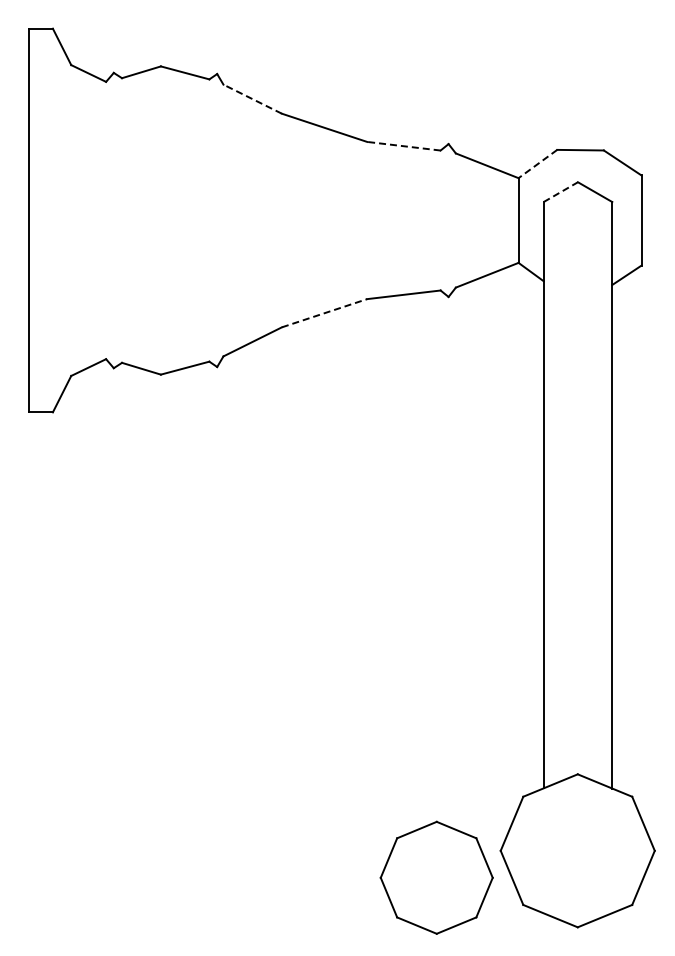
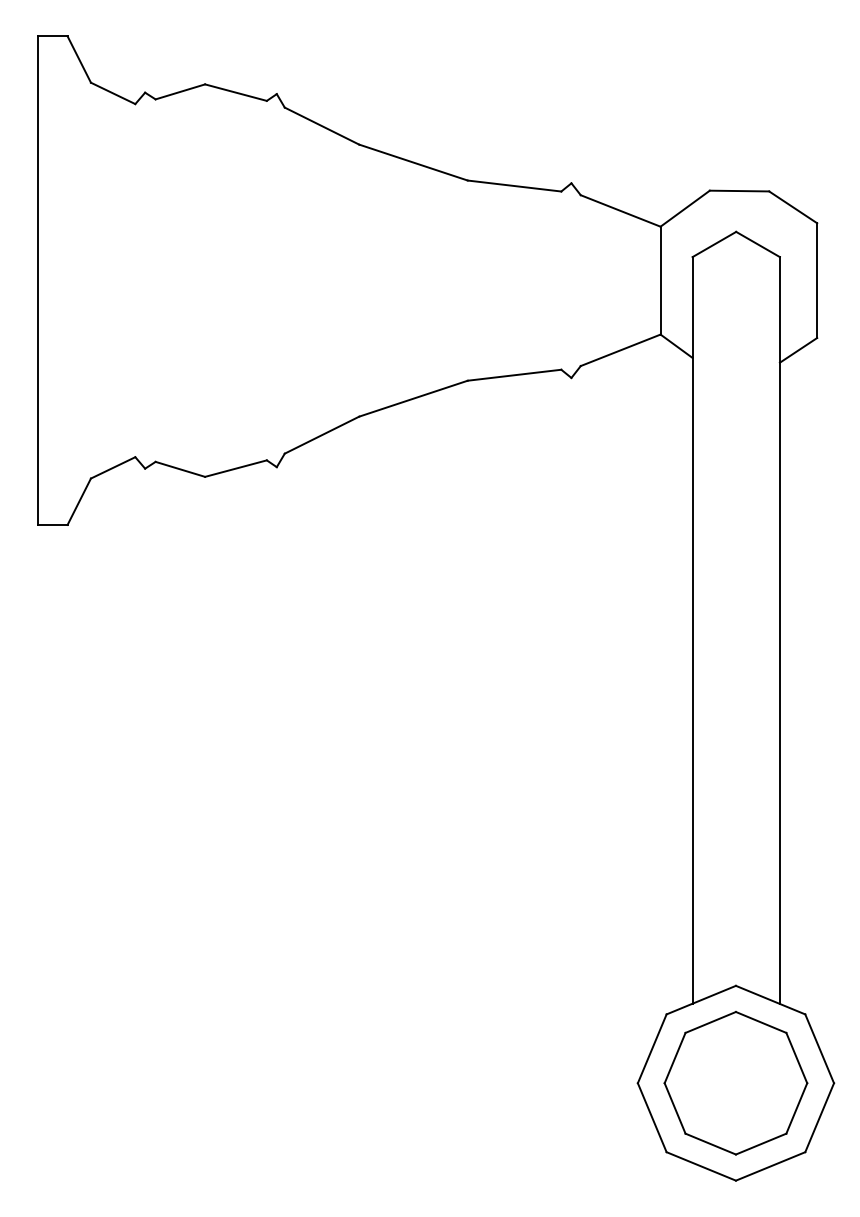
line: (252, 99) -> (321, 126), dashed -> solid
line: (403, 146) -> (514, 186), dashed -> solid
line: (537, 164) -> (684, 209), dashed -> solid
line: (560, 192) -> (713, 244), dashed -> solid
line: (324, 313) -> (413, 399), dashed -> solid
part: (436, 877) -> (735, 1082), moved

